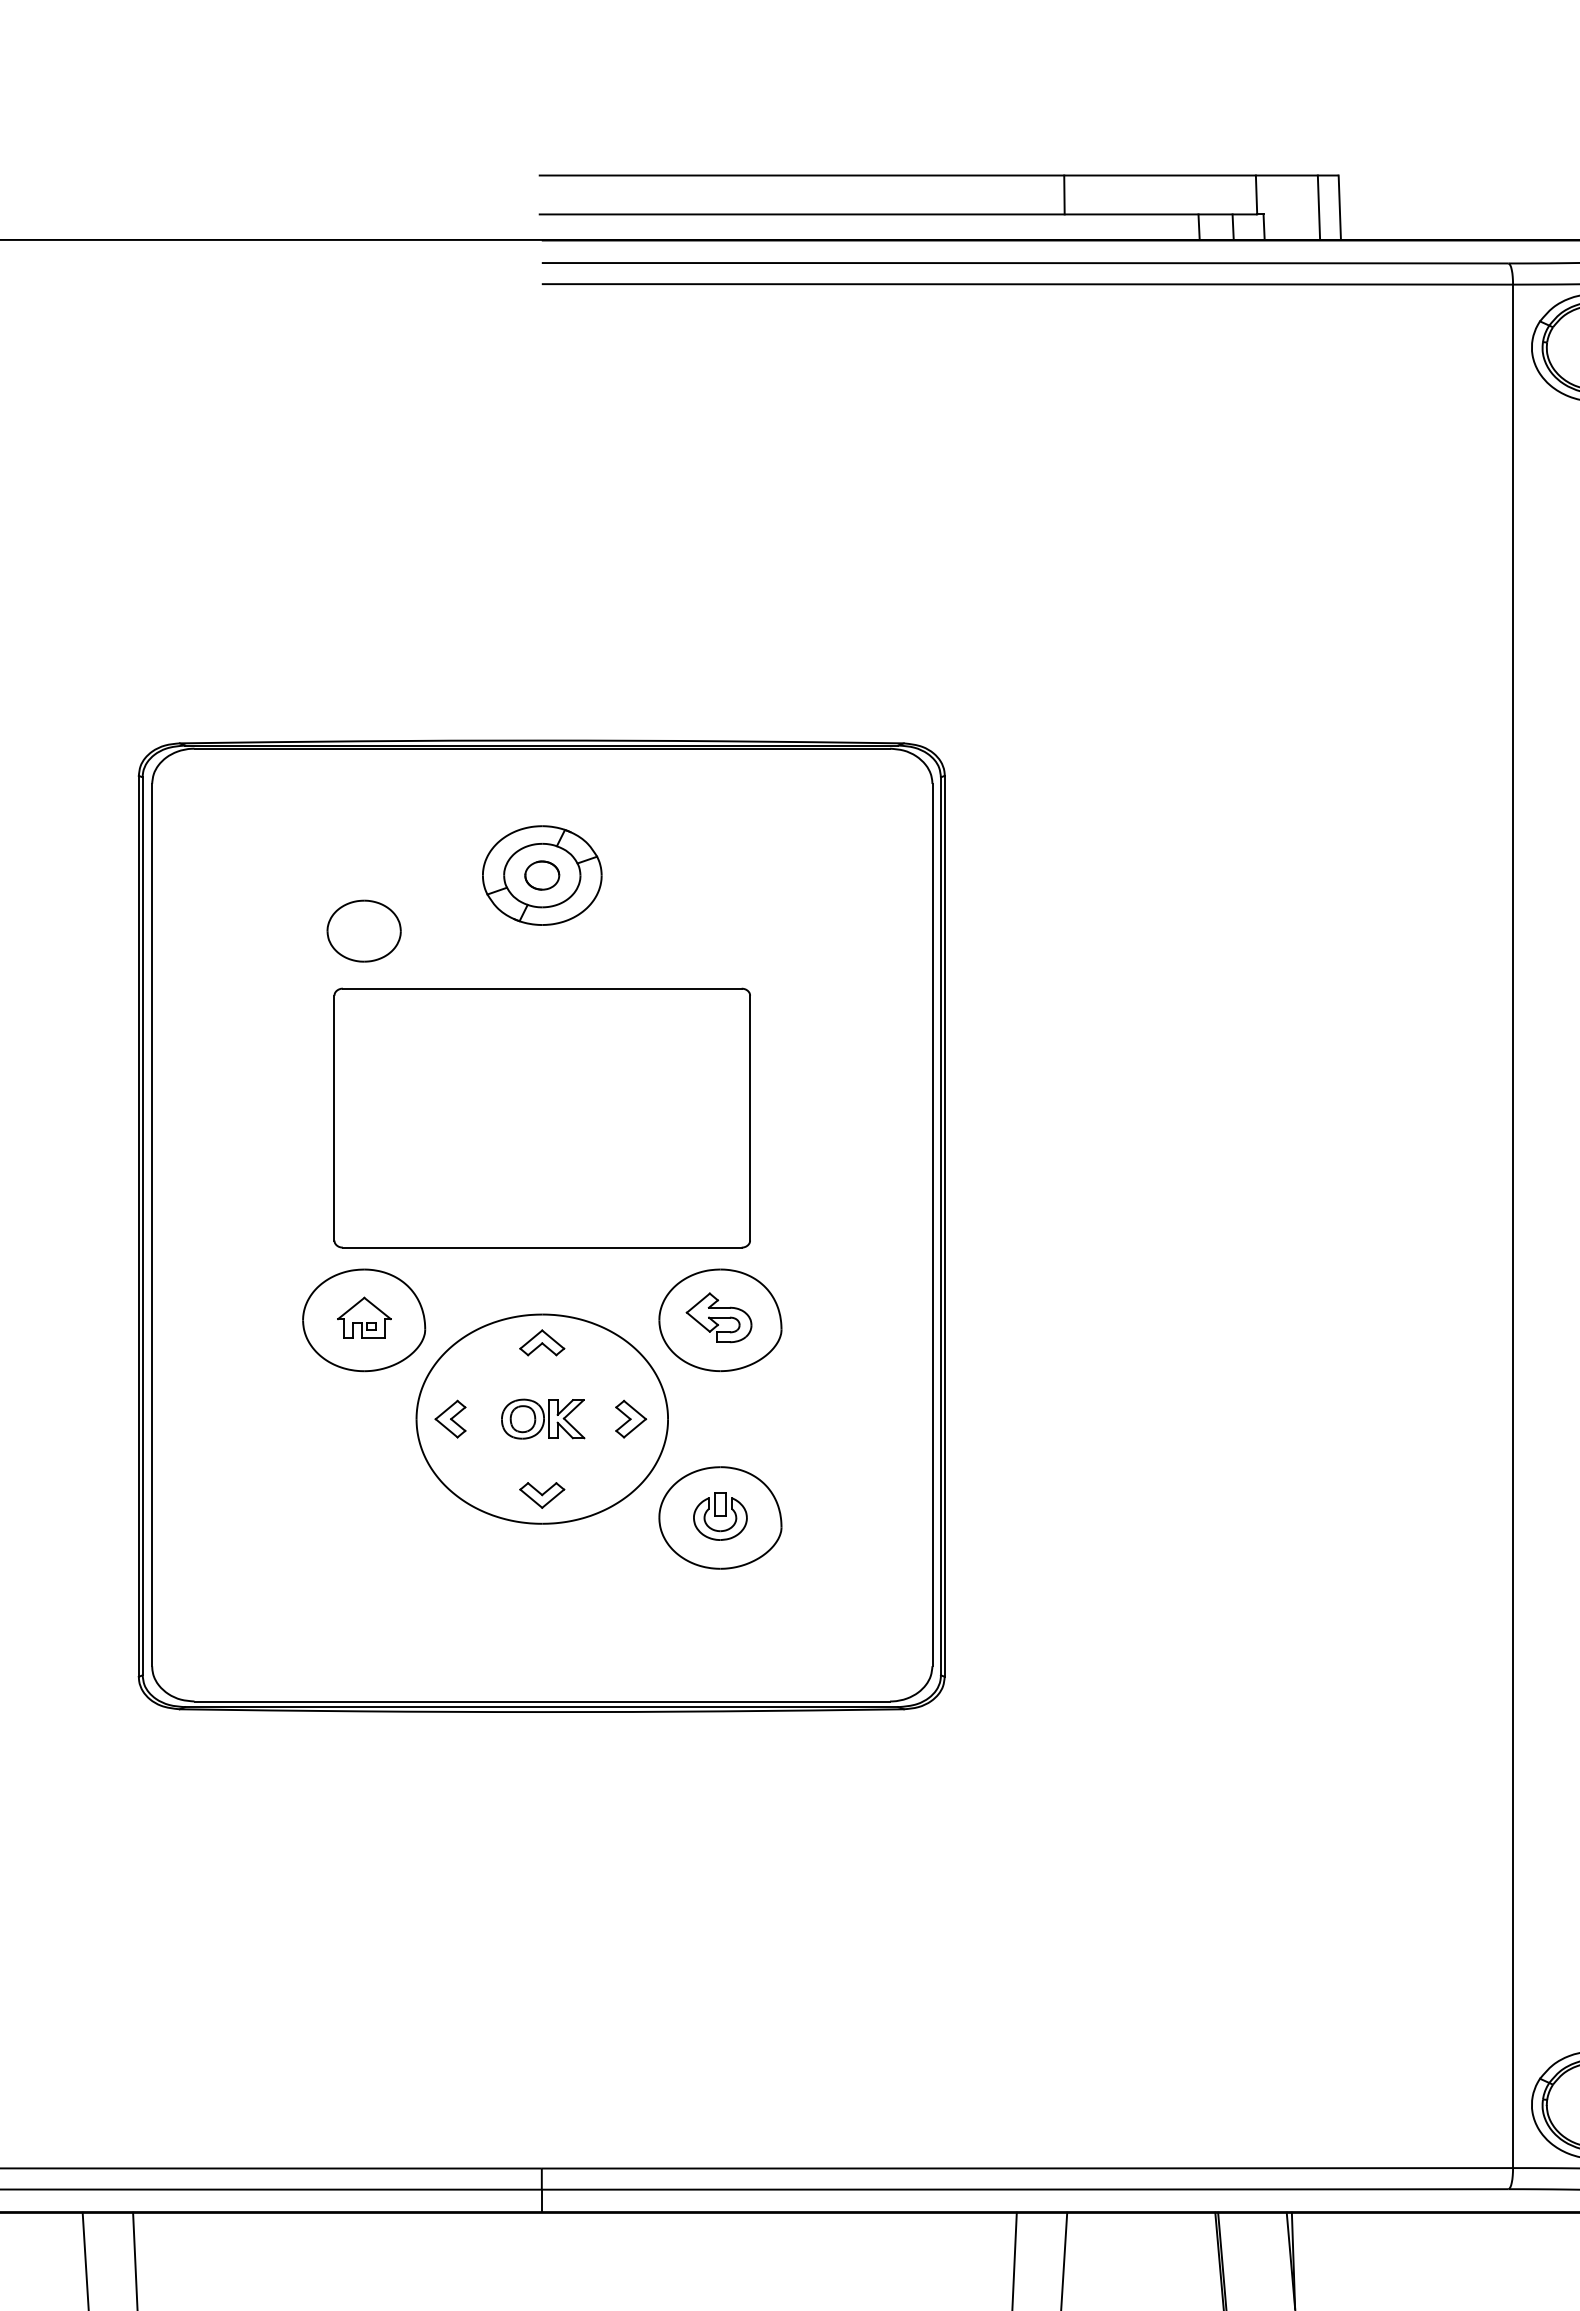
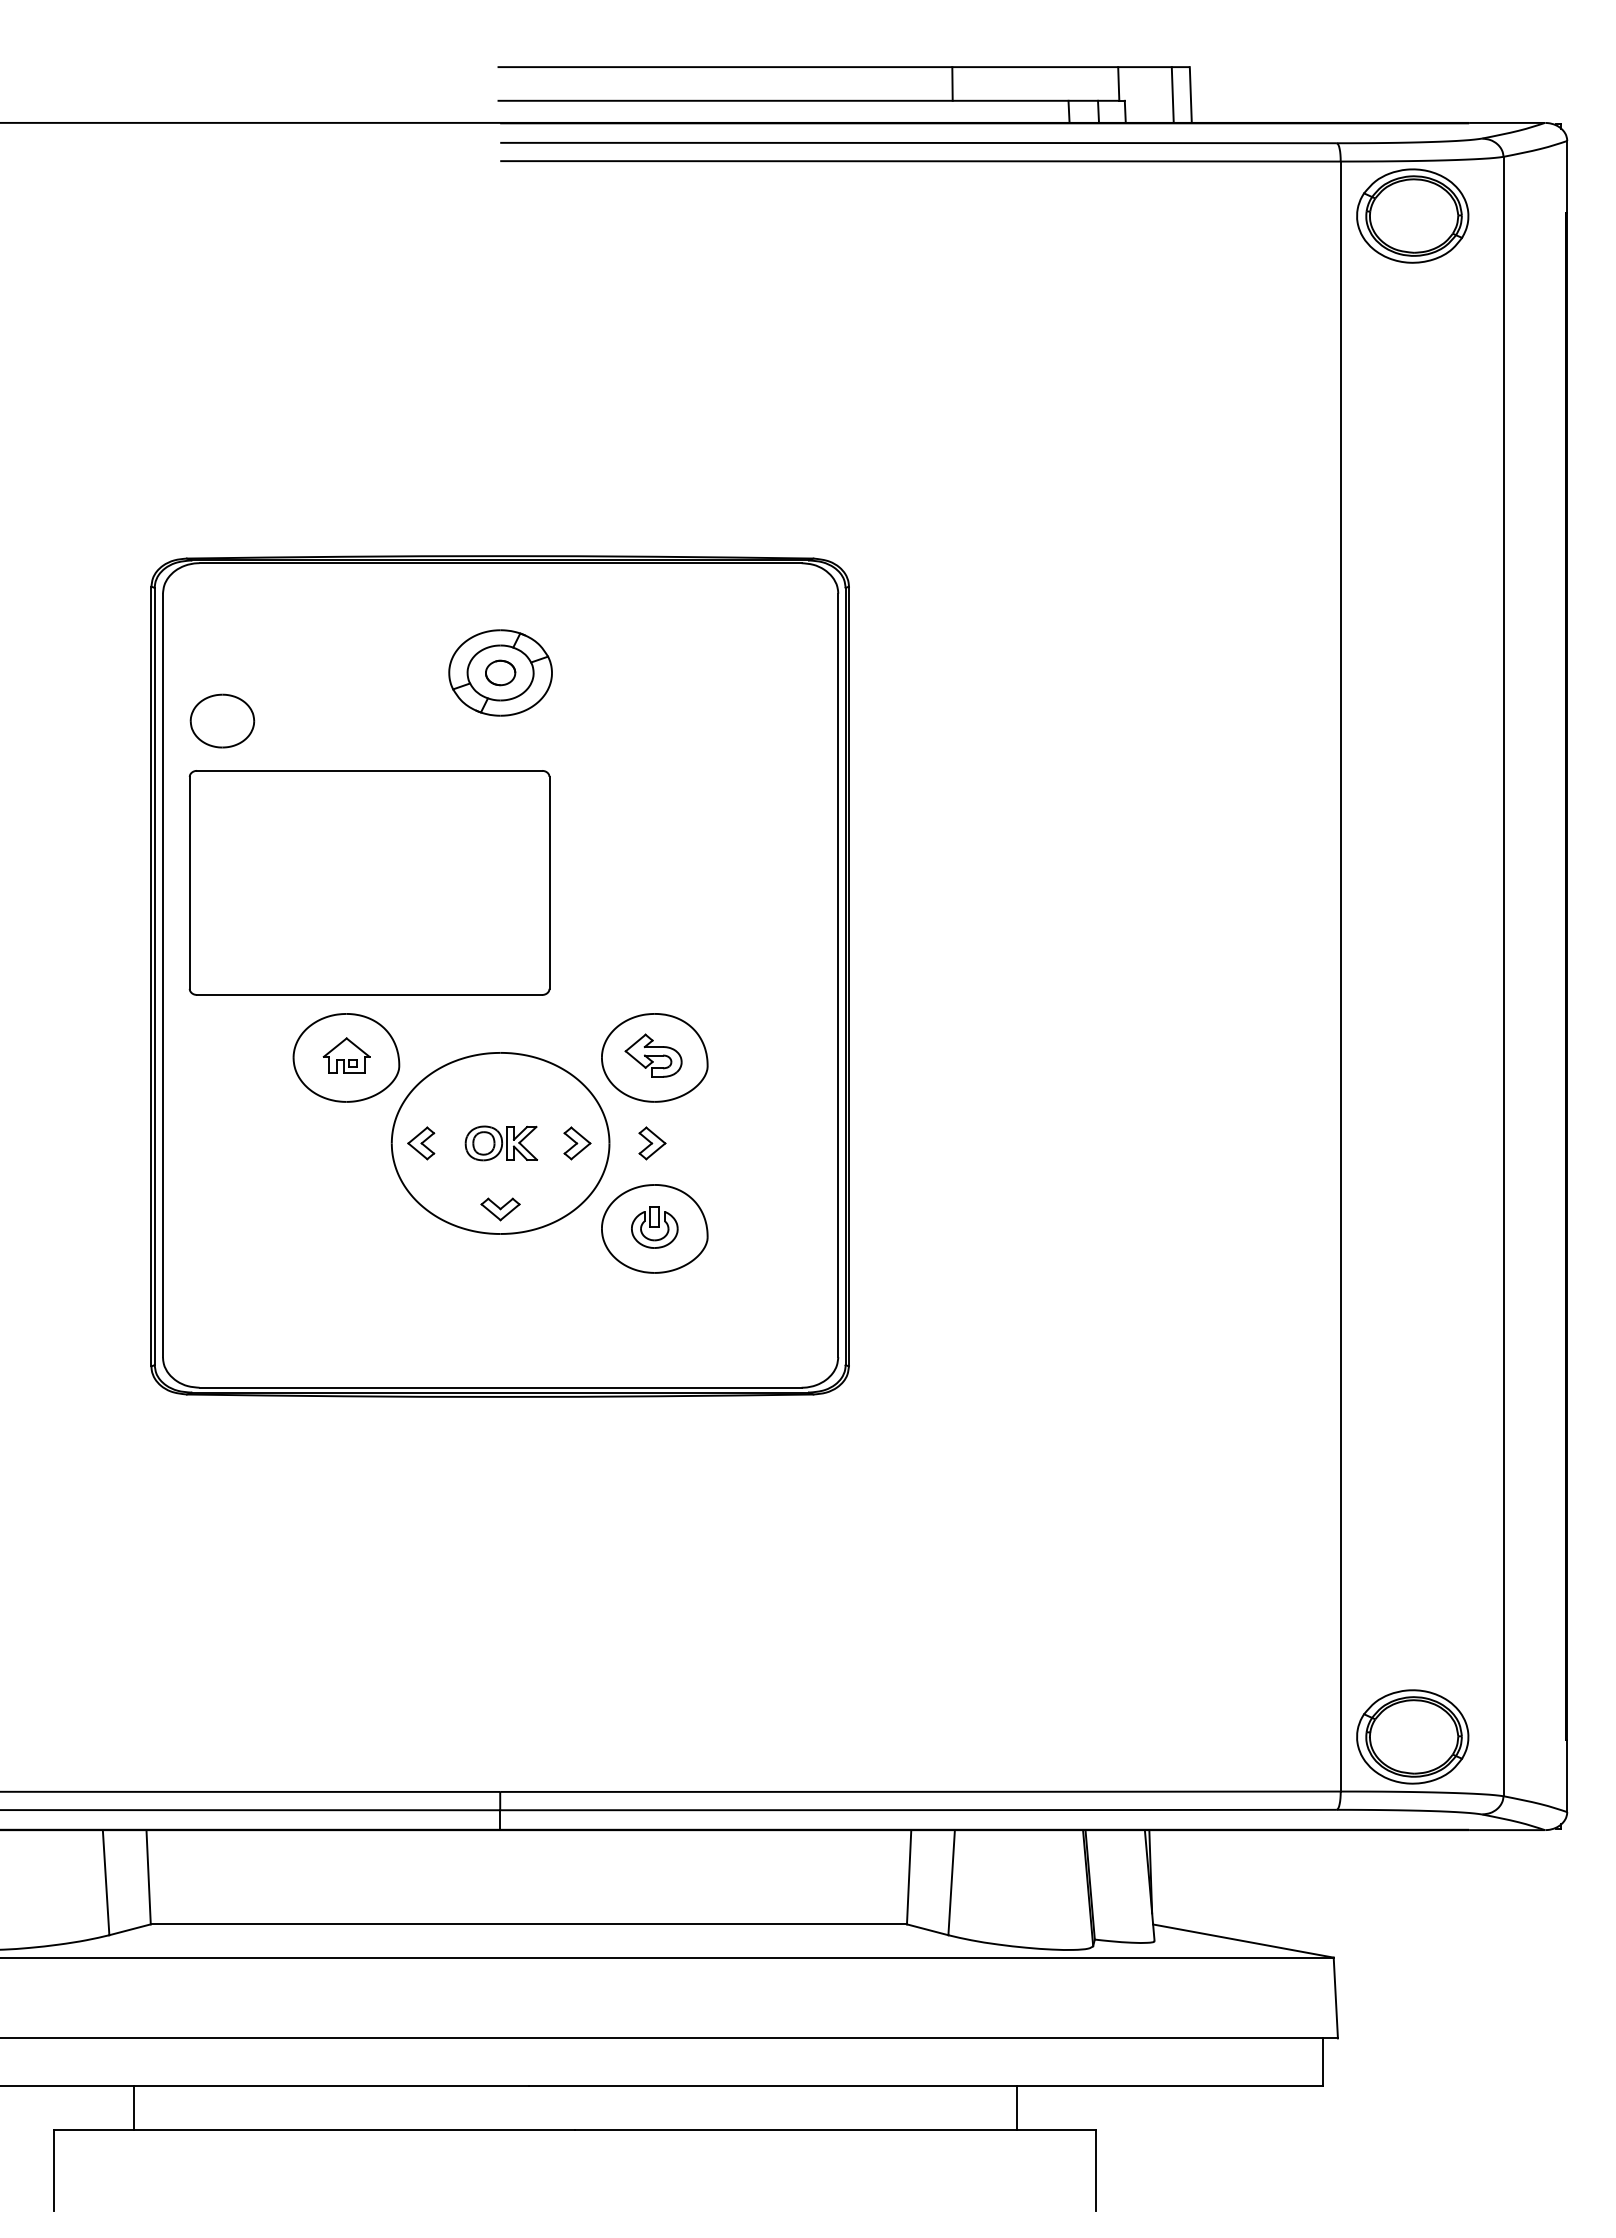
part: (364, 930) -> (222, 720), moved
part: (542, 1117) -> (369, 882), moved
part: (542, 1342) -> (500, 1077), removed
part: (717, 1419) -> (652, 1143), added

